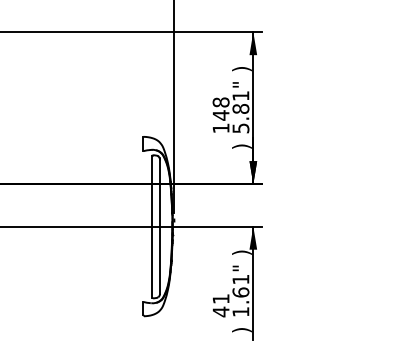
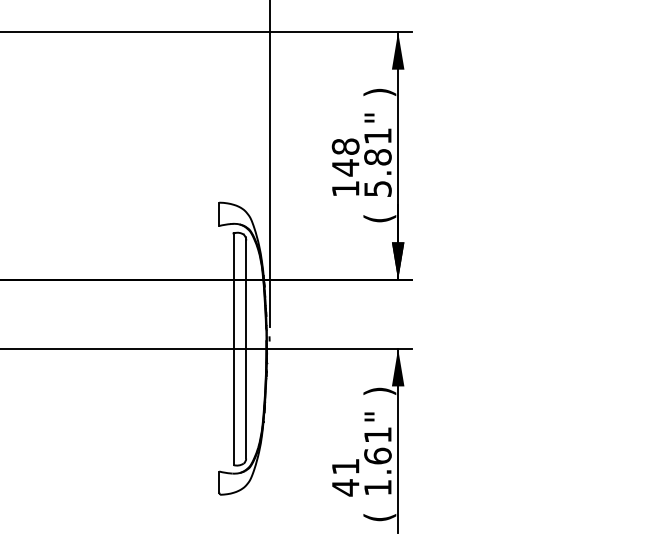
text: (241, 146) -> (378, 218), ) -> (
text: (241, 330) -> (378, 517), ) -> (

